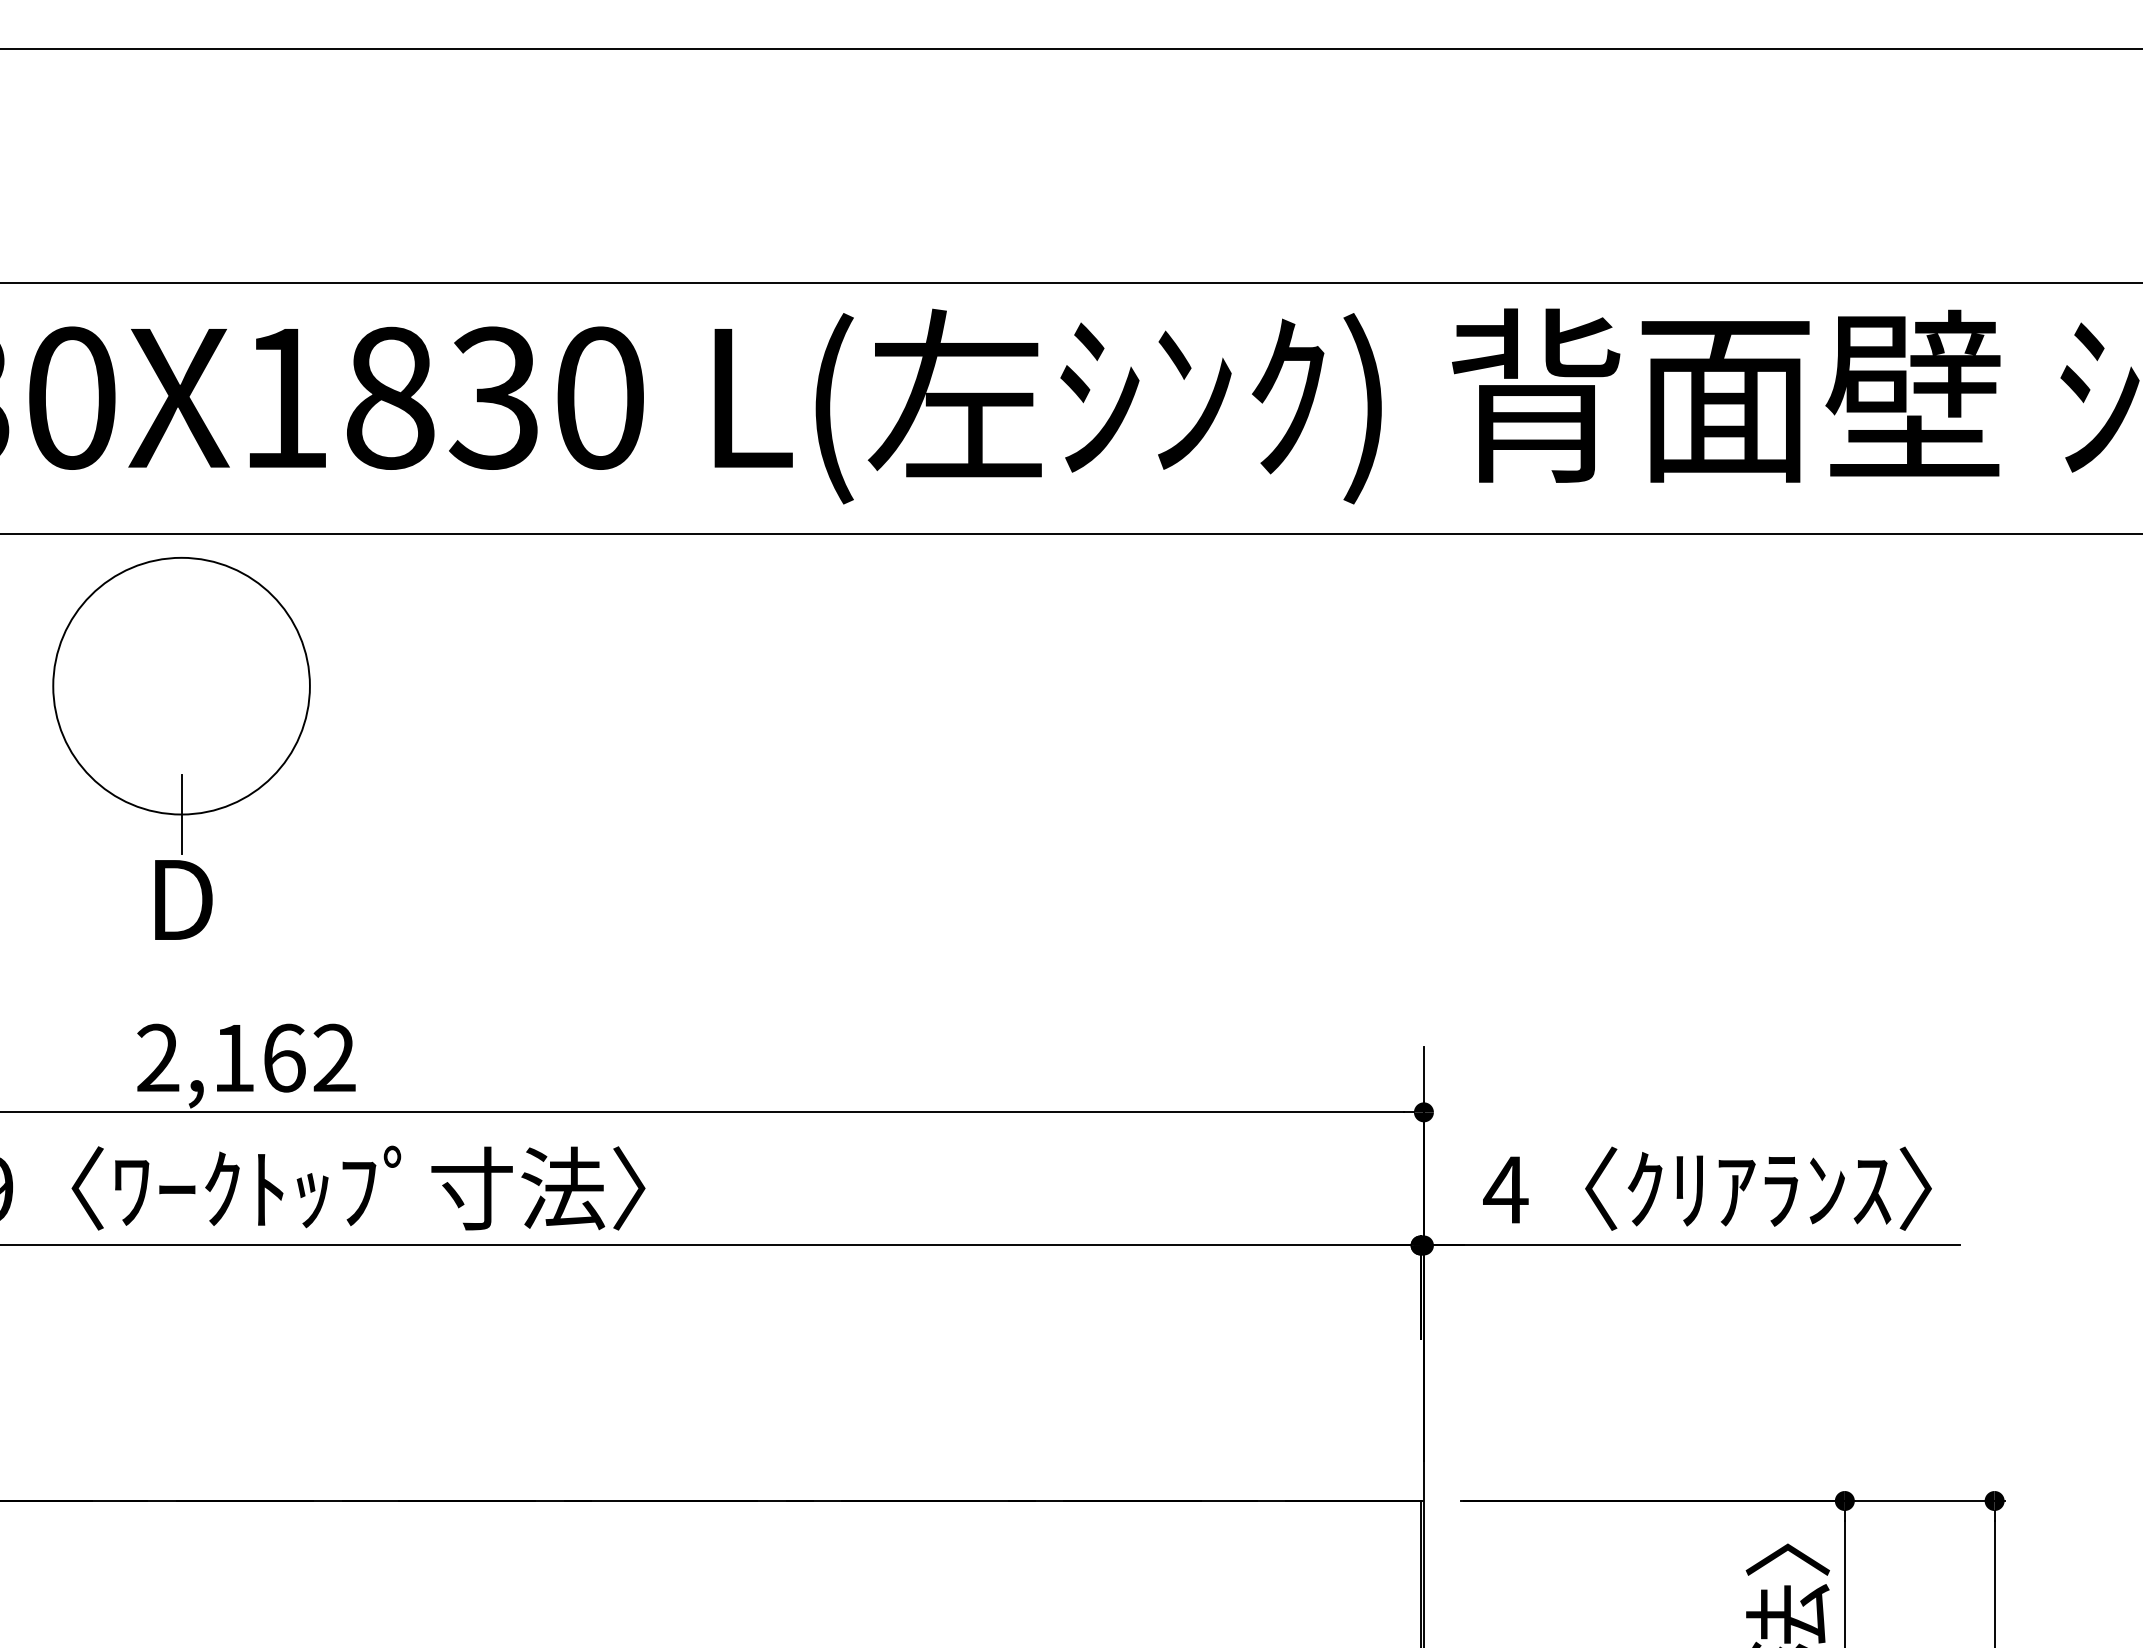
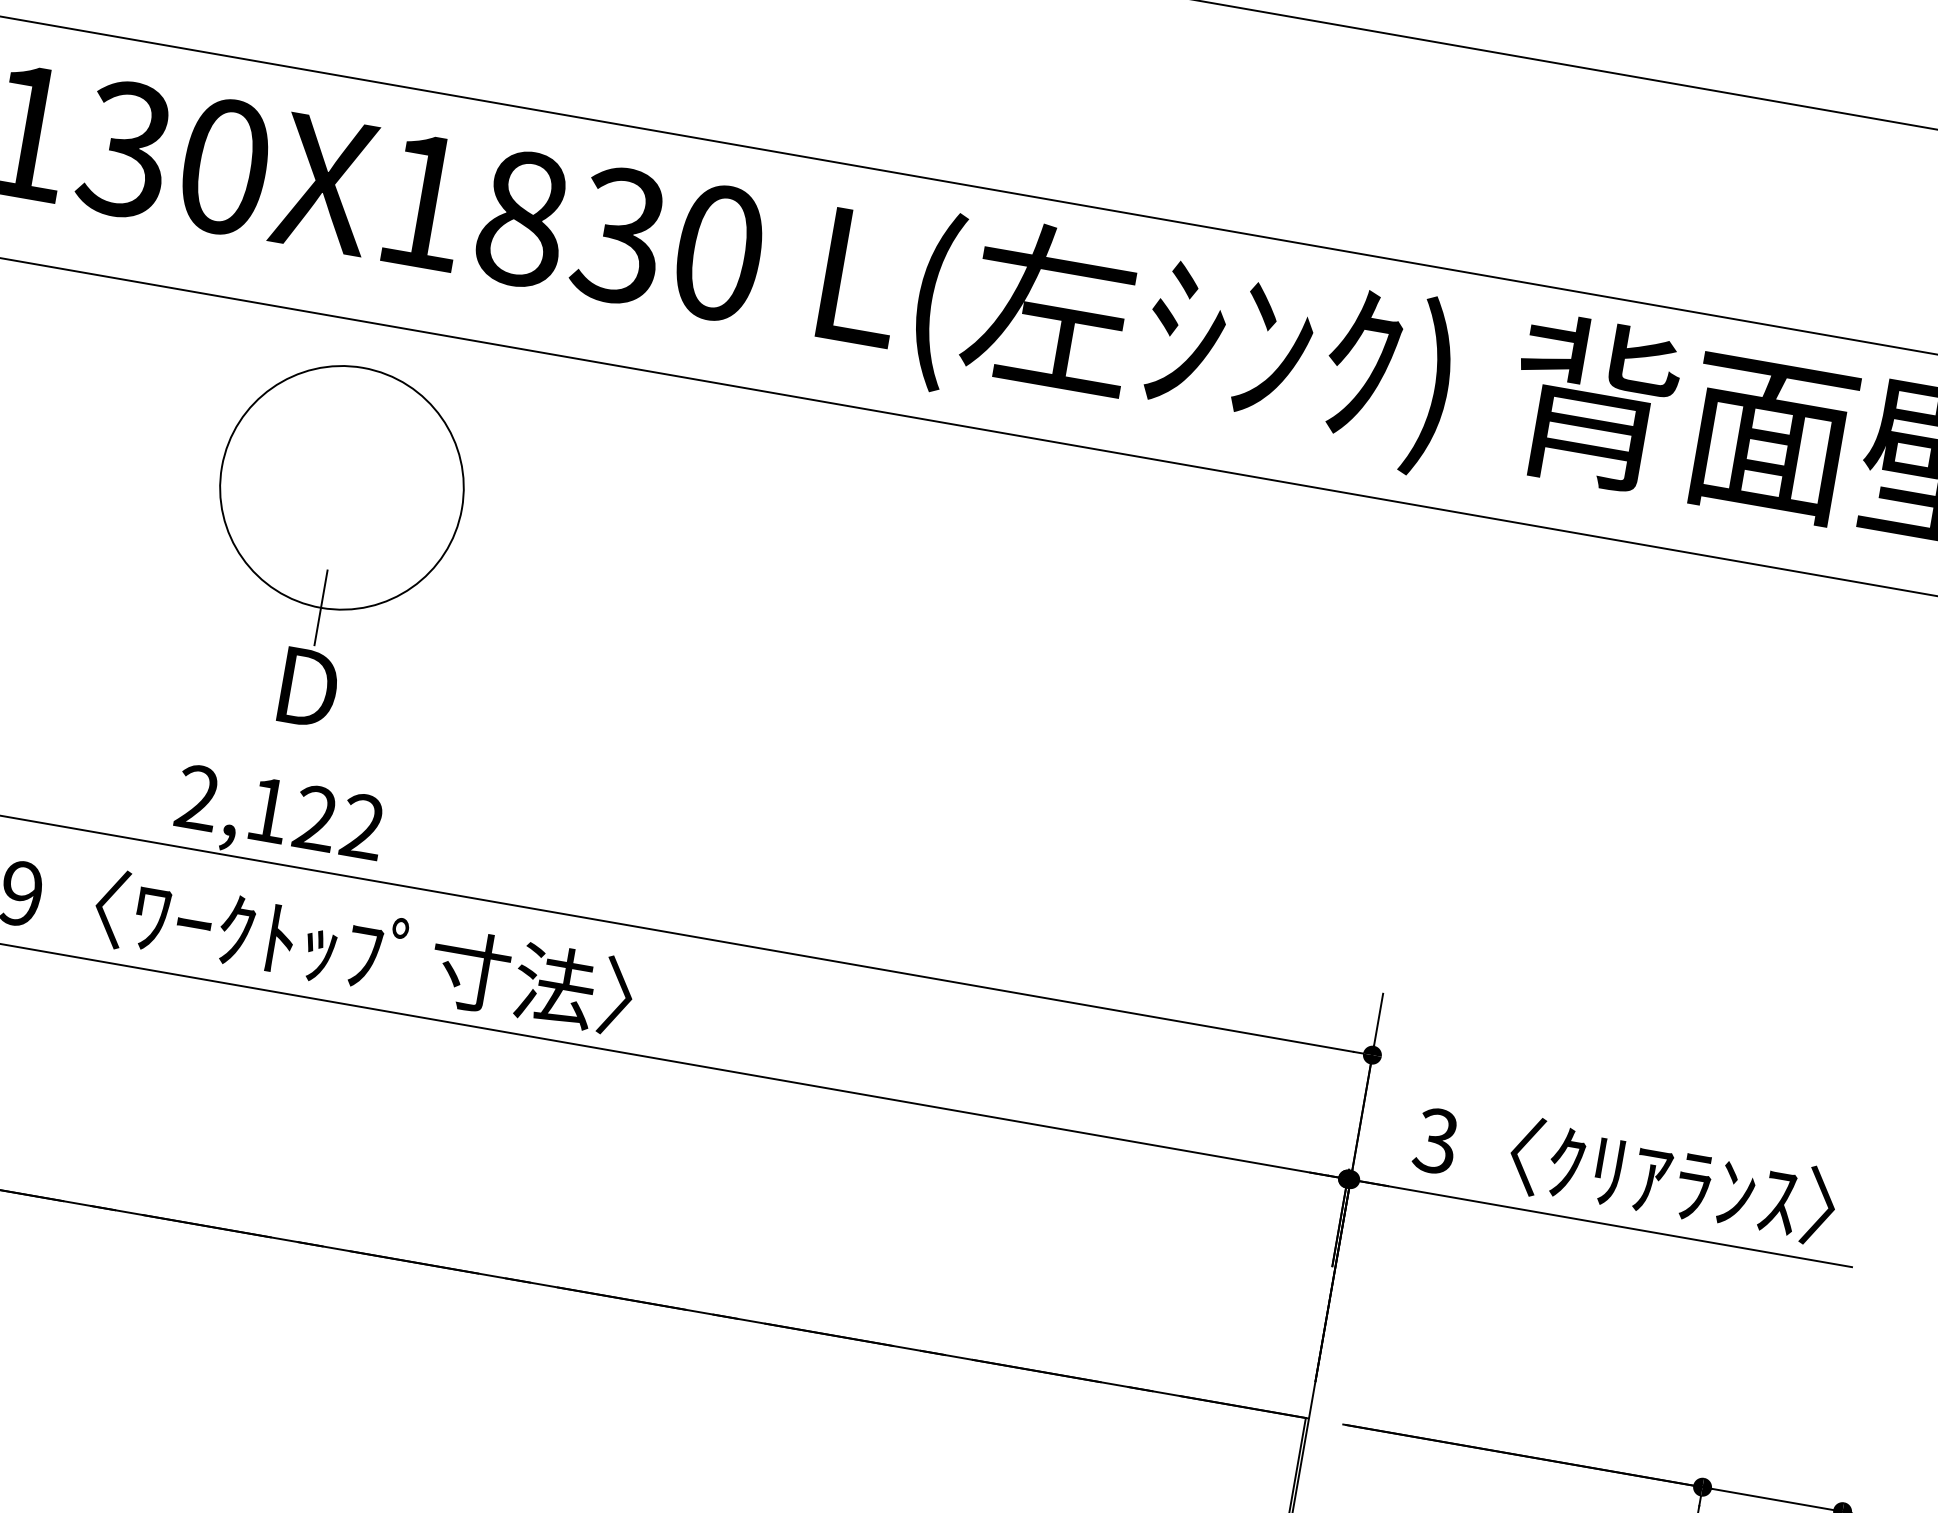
part: (181, 748) -> (331, 546), moved
text: (284, 1057) -> (316, 817), 2,162 -> 2,122
text: (1505, 1189) -> (1436, 1140), 4 -> 3

